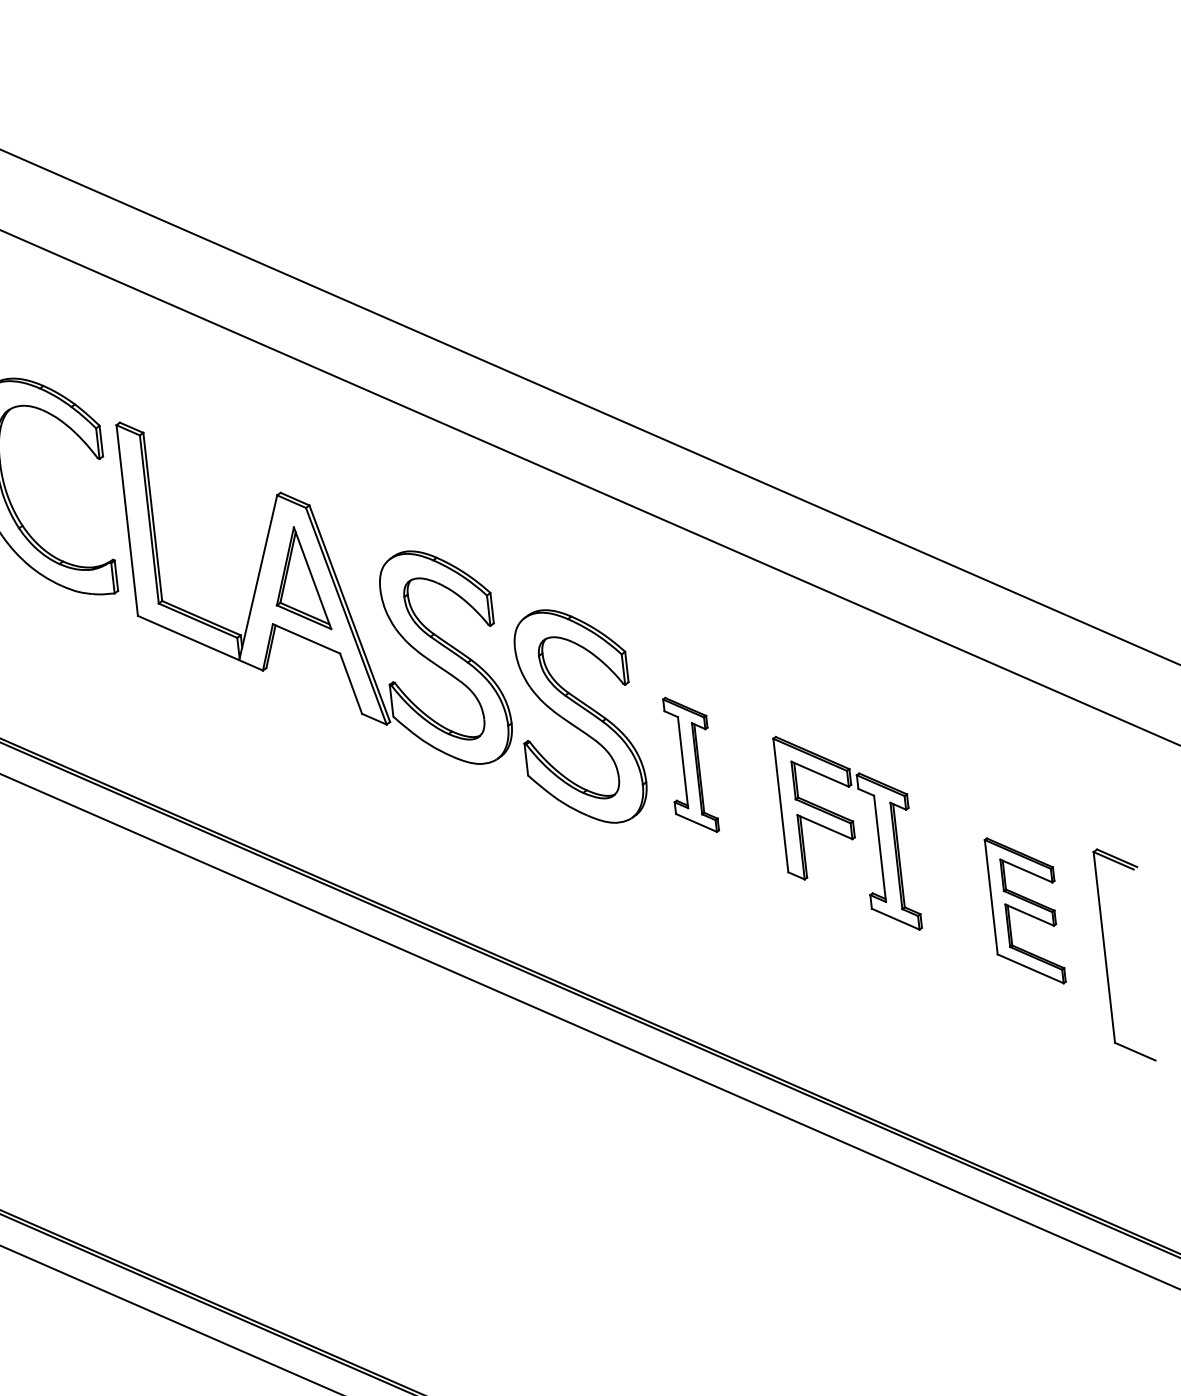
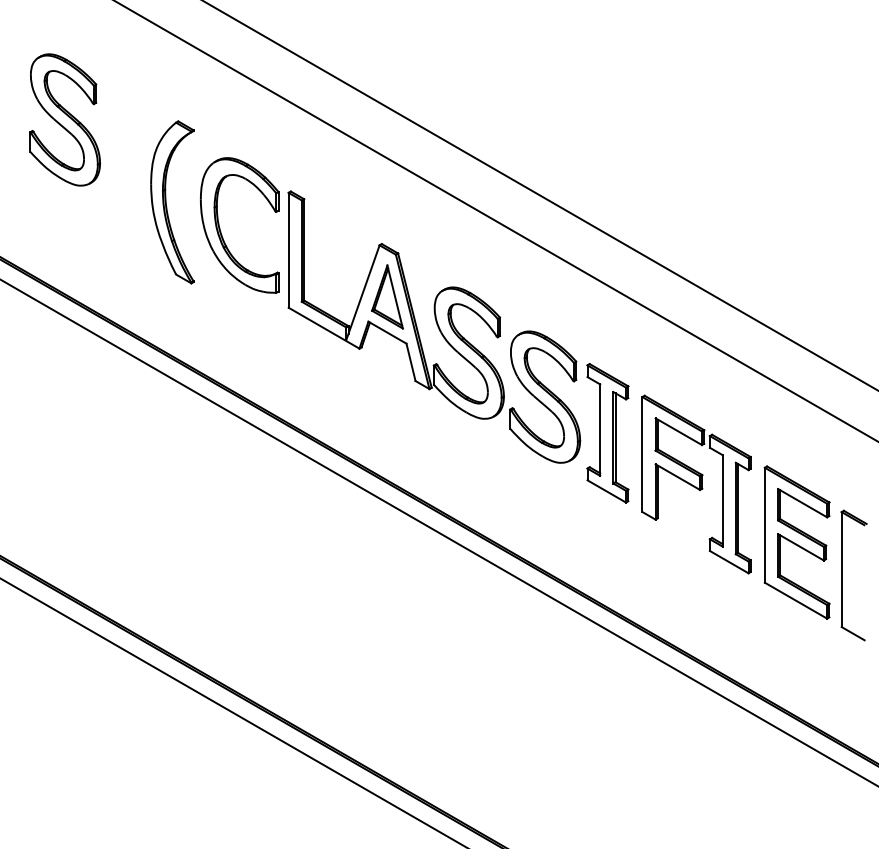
part: (690, 765) -> (607, 433), size x1.67
part: (847, 833) -> (696, 484), size x1.43
part: (1024, 910) -> (796, 542), size x1.67

